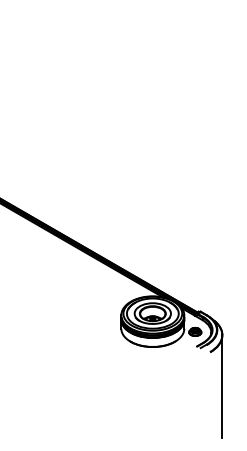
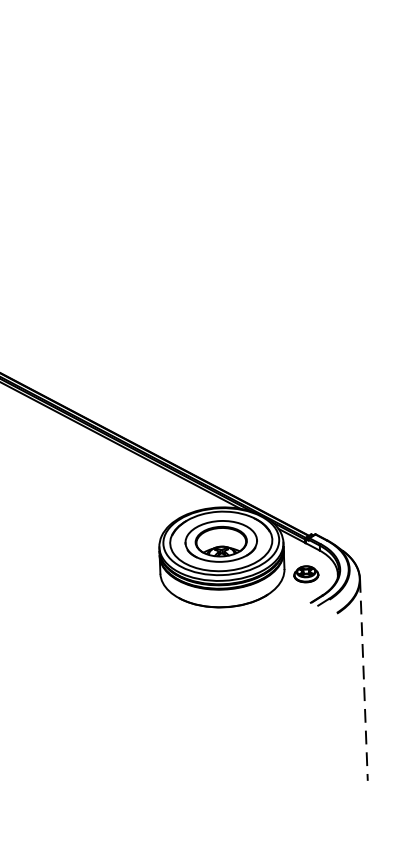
line: (222, 387) -> (364, 681), solid -> dashed

